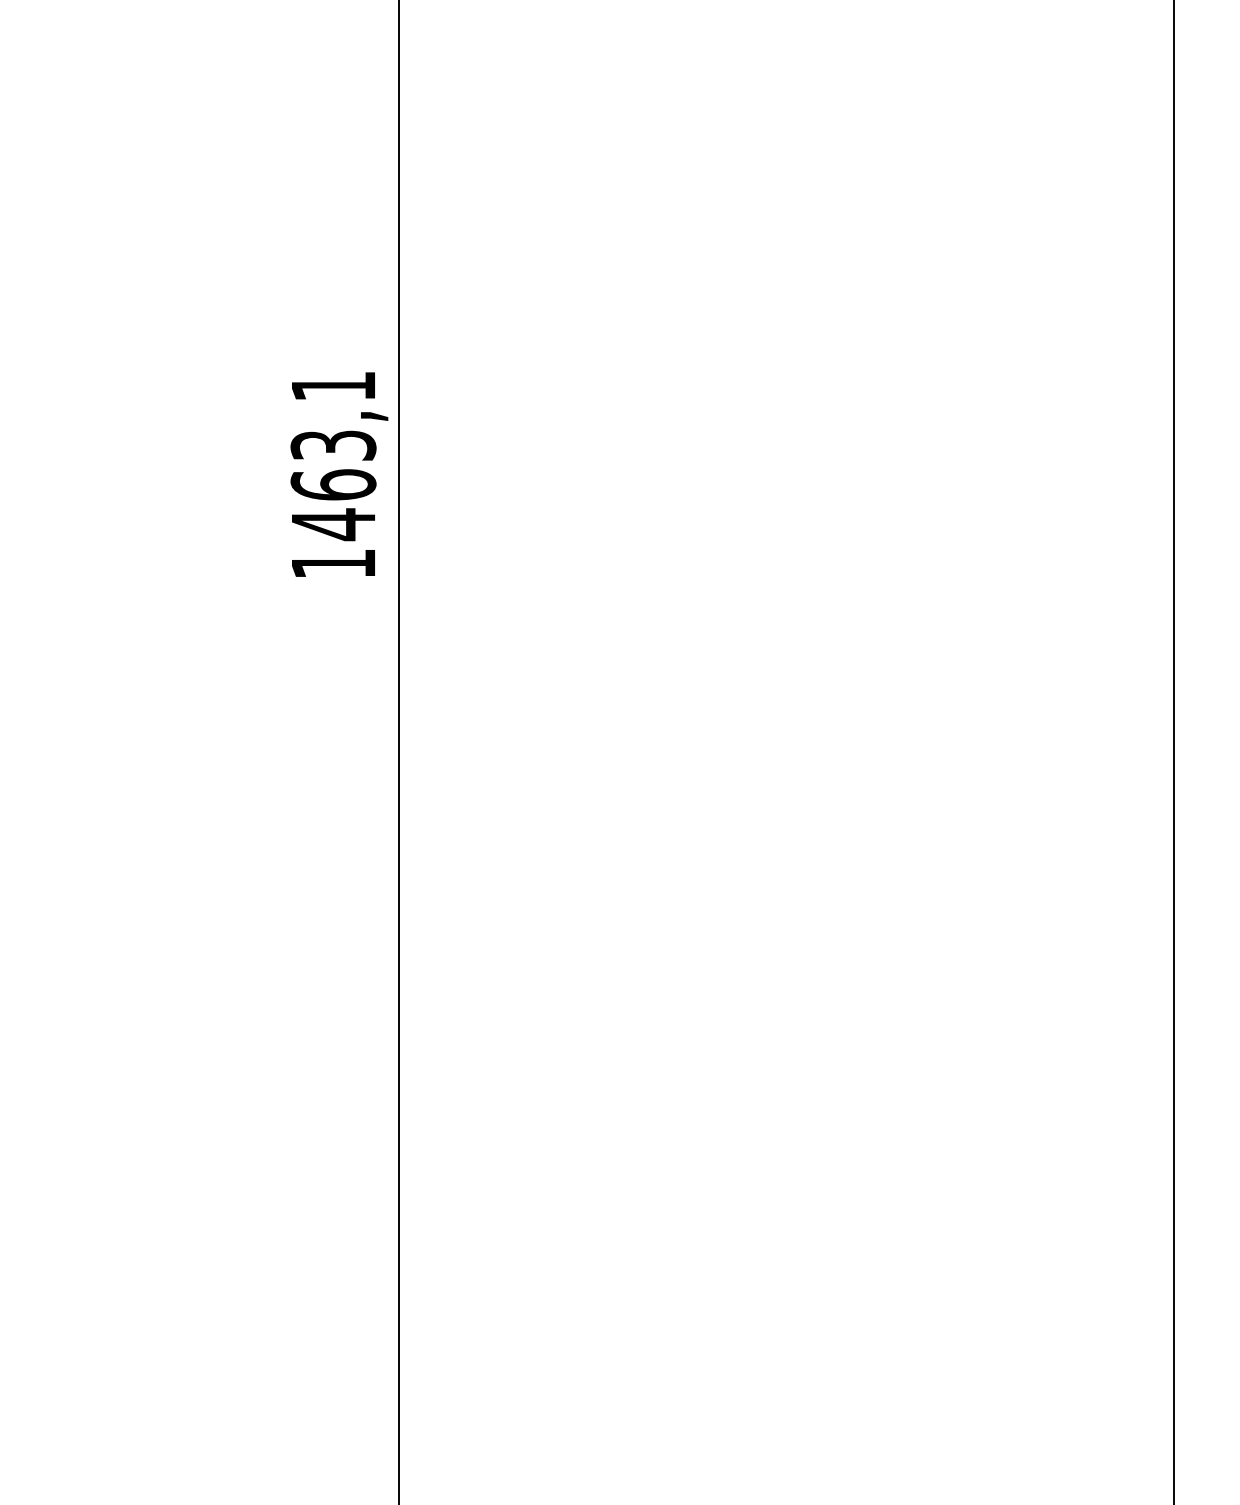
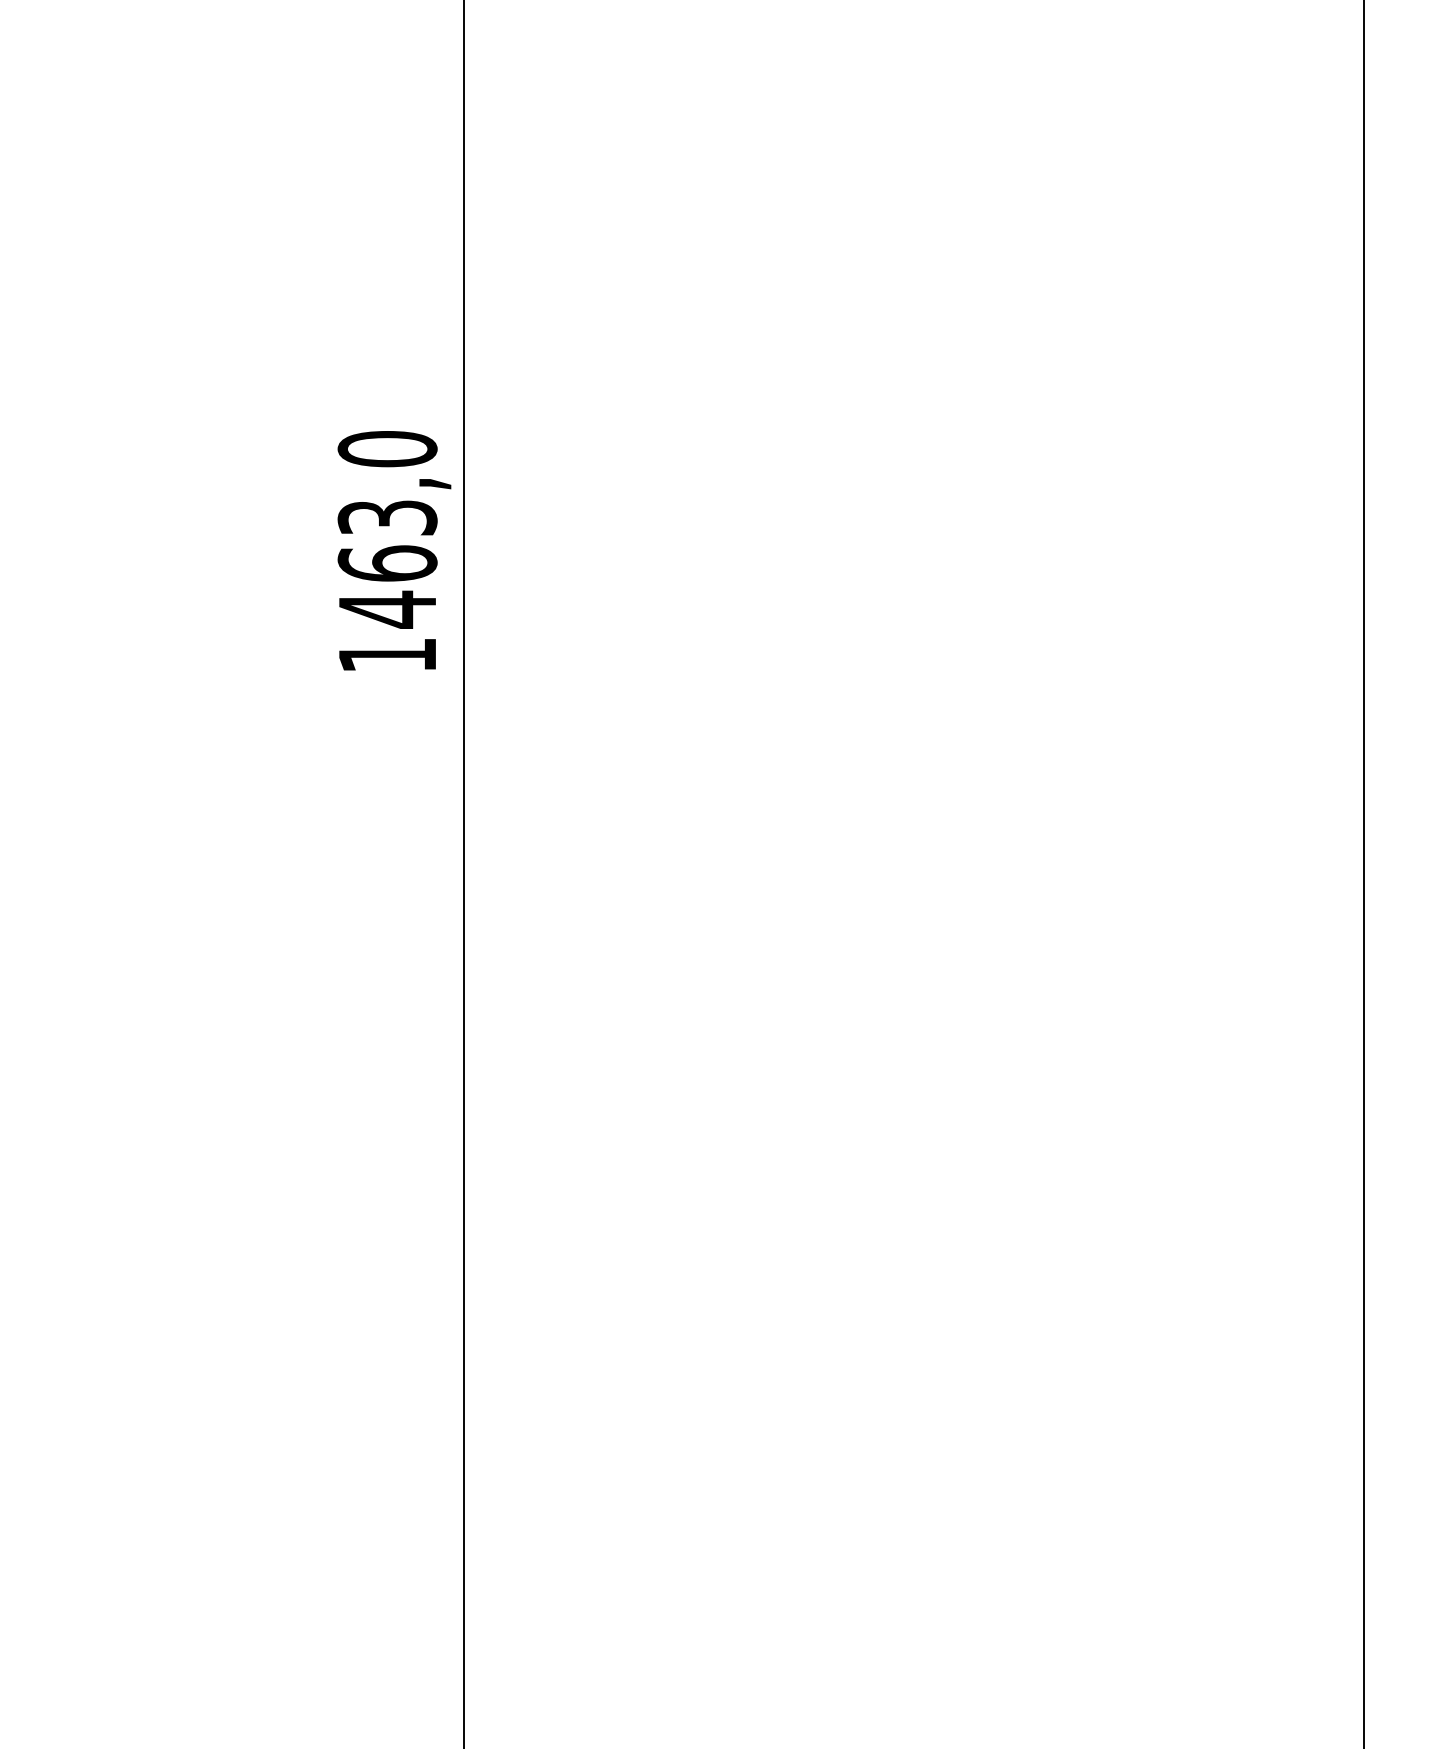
text: (333, 385) -> (387, 448), 1463,1 -> 1463,0

